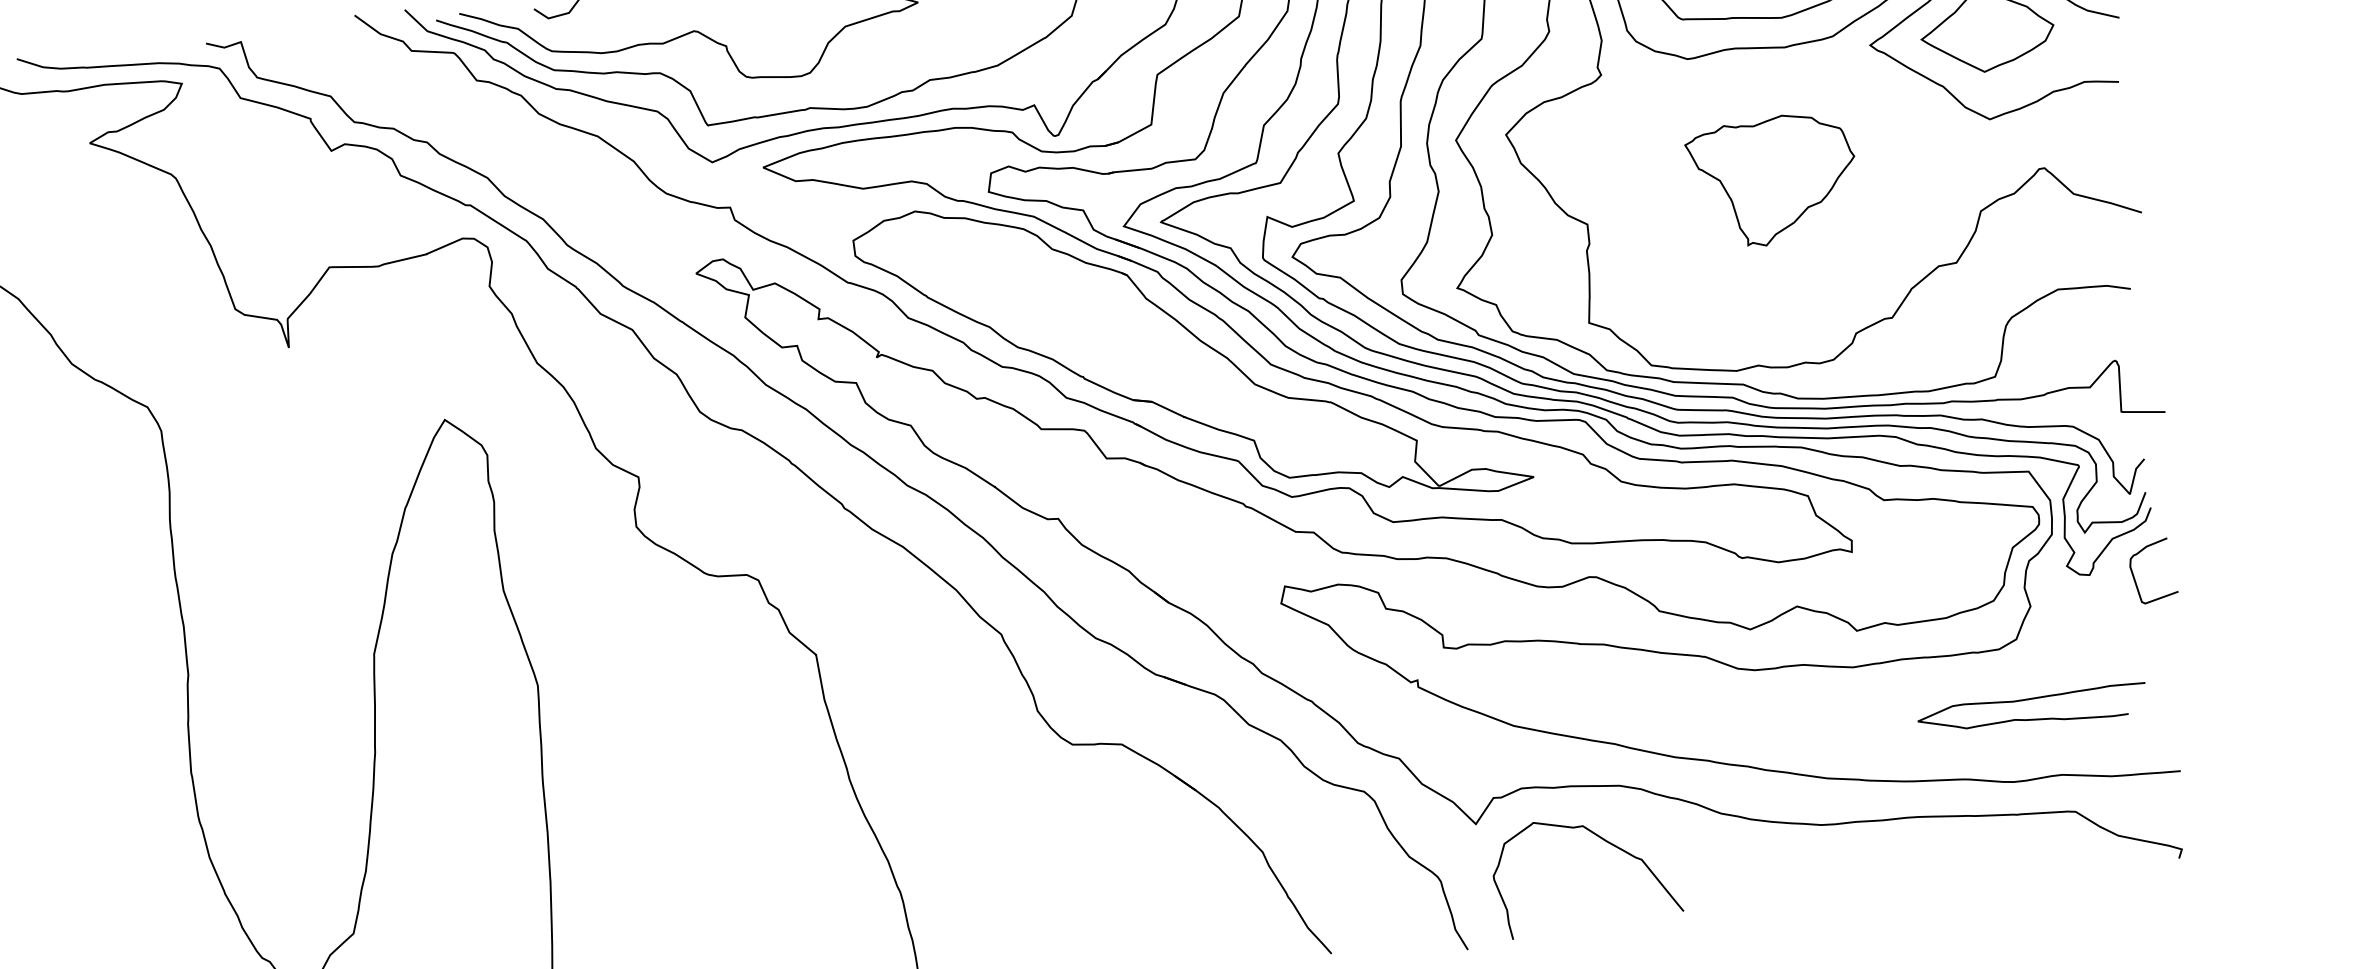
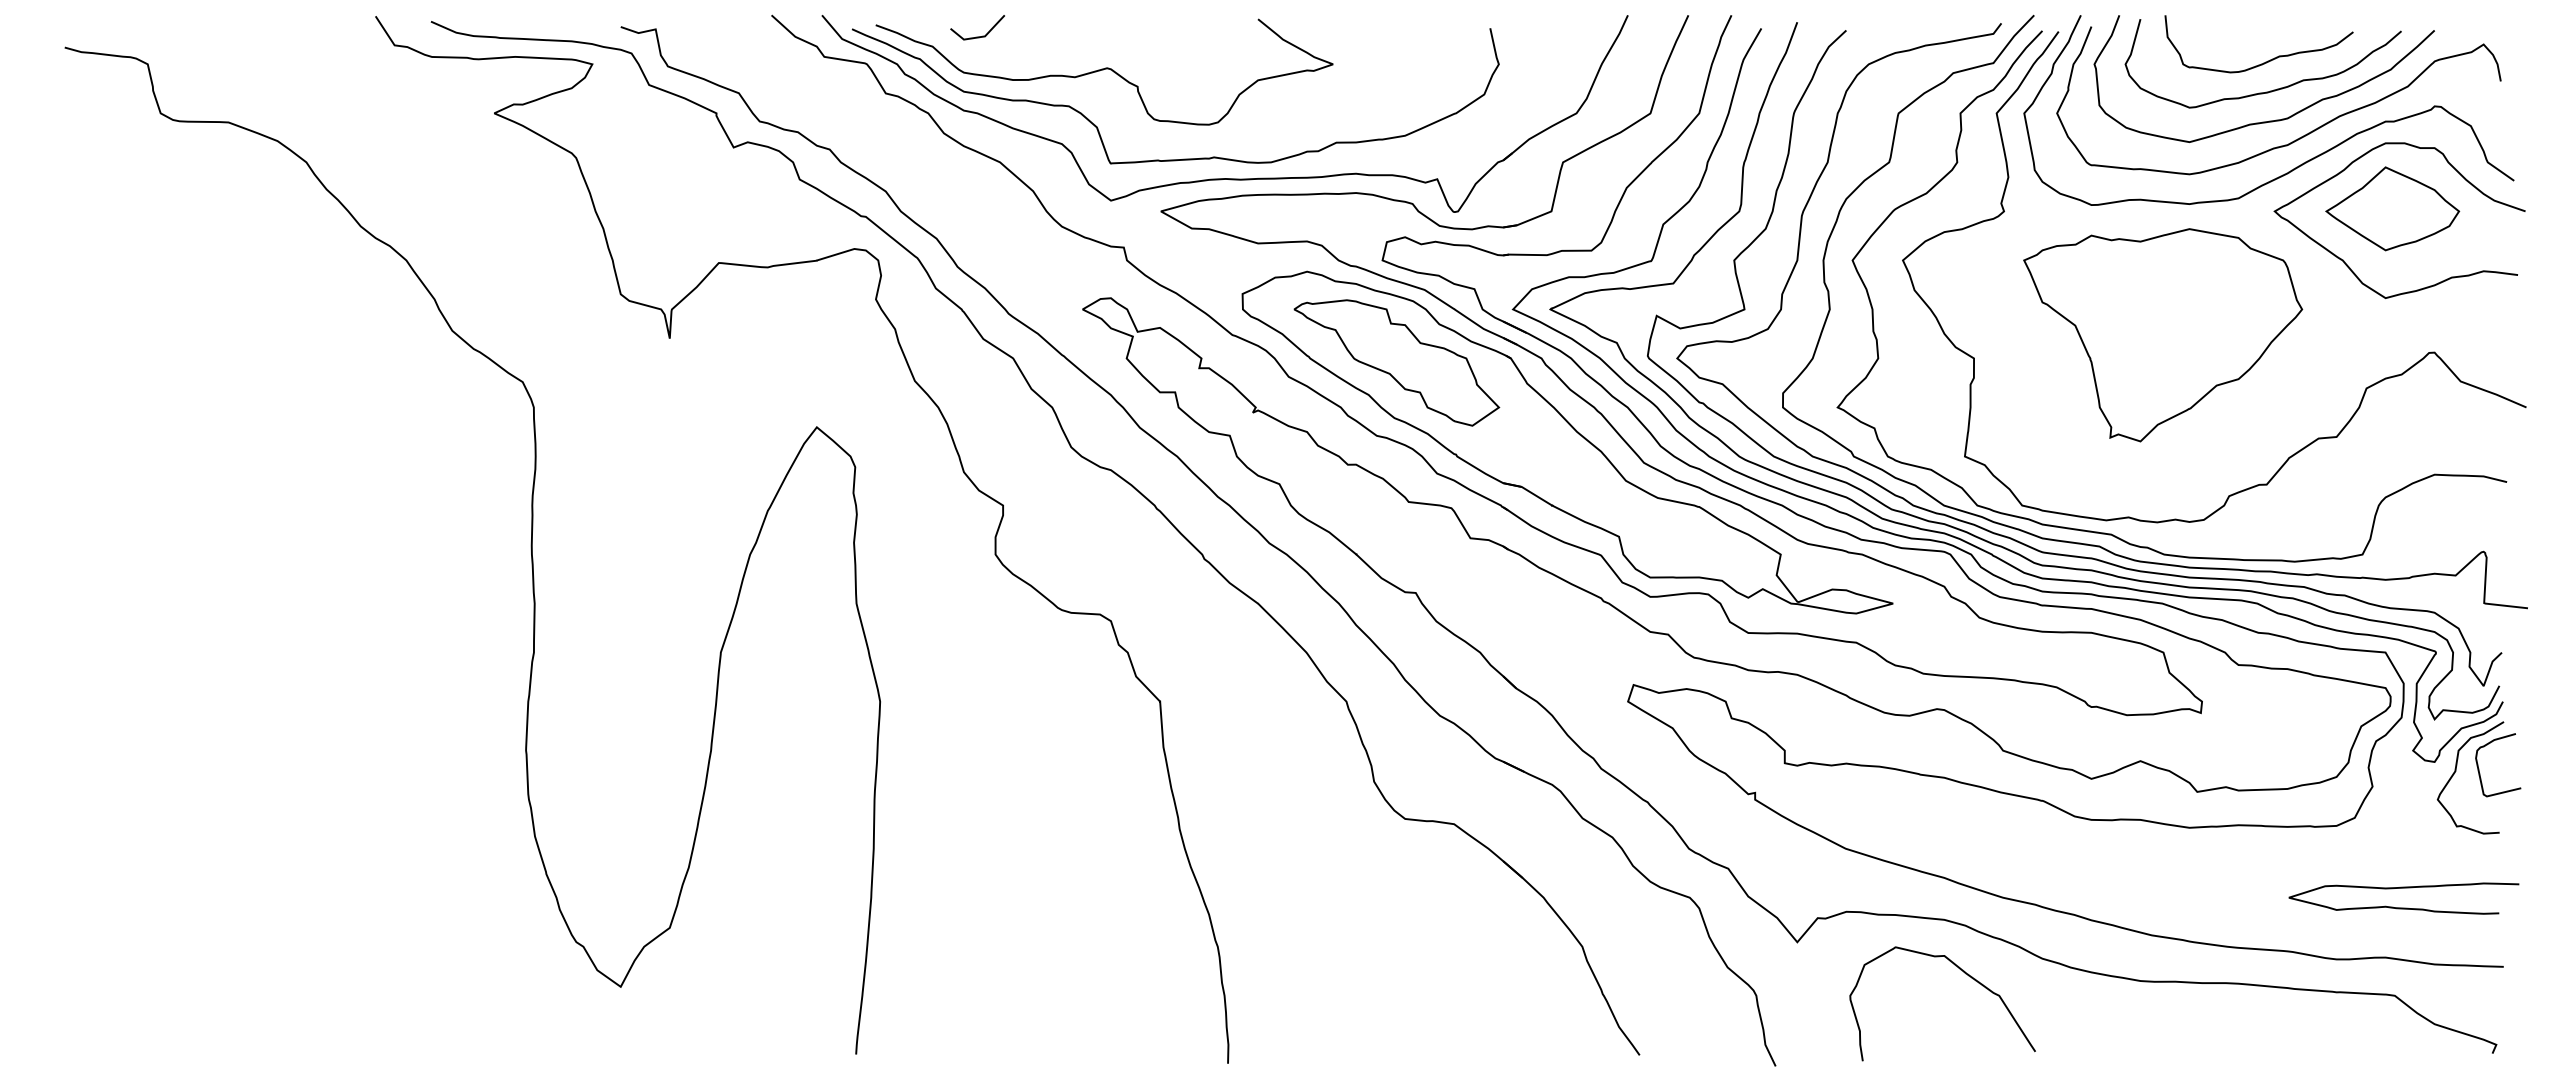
part: (1773, 180) -> (2163, 335), size x1.67
part: (1013, 291) -> (1396, 362), added
curve: (2112, 582) -> (2456, 771), added
curve: (2032, 718) -> (2403, 907), moved
curve: (1605, 842) -> (1965, 974), moved

